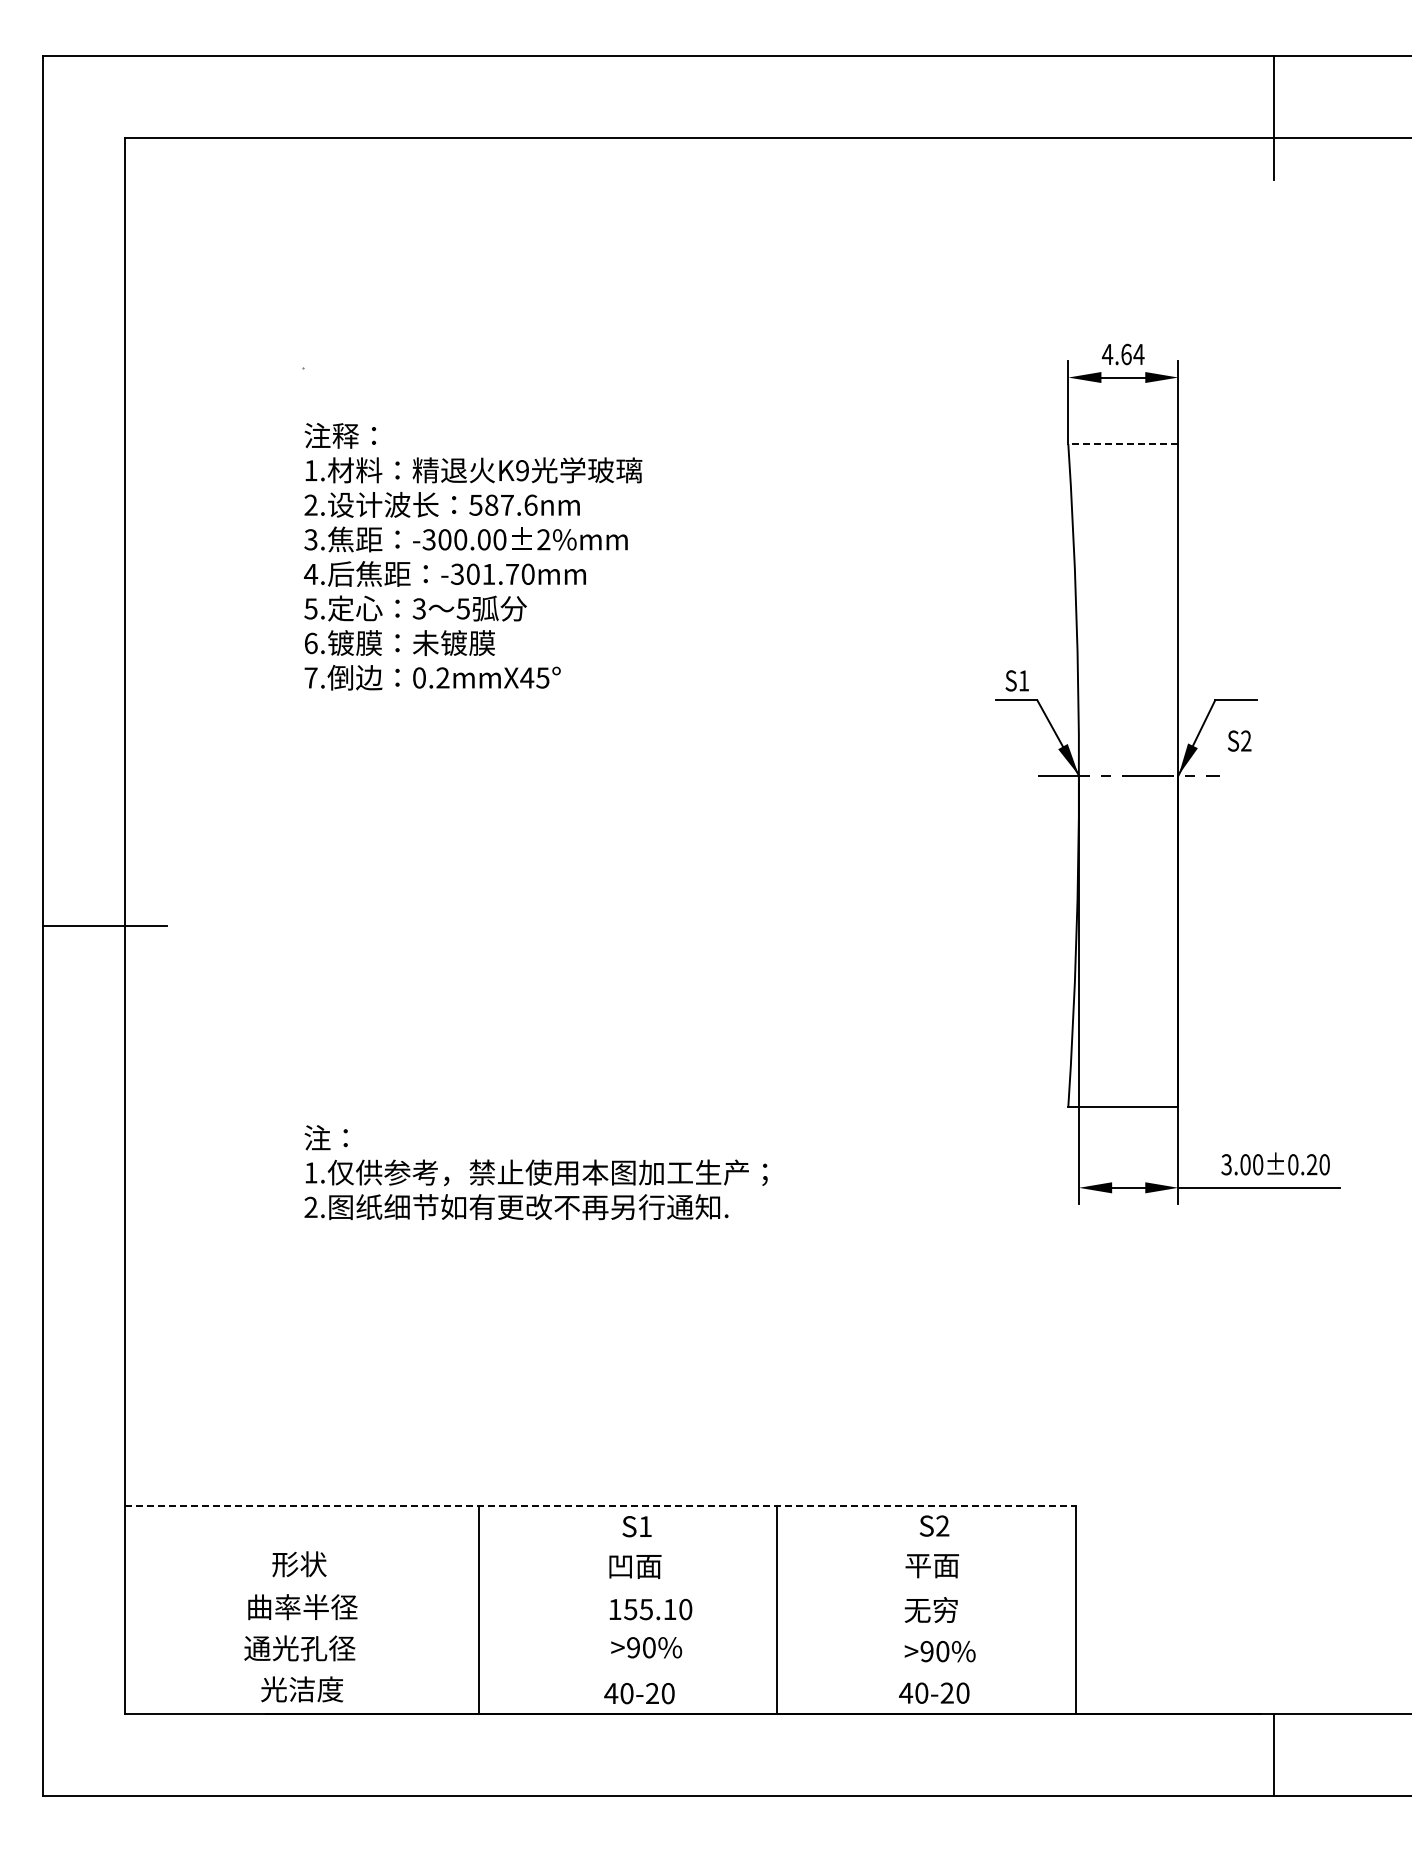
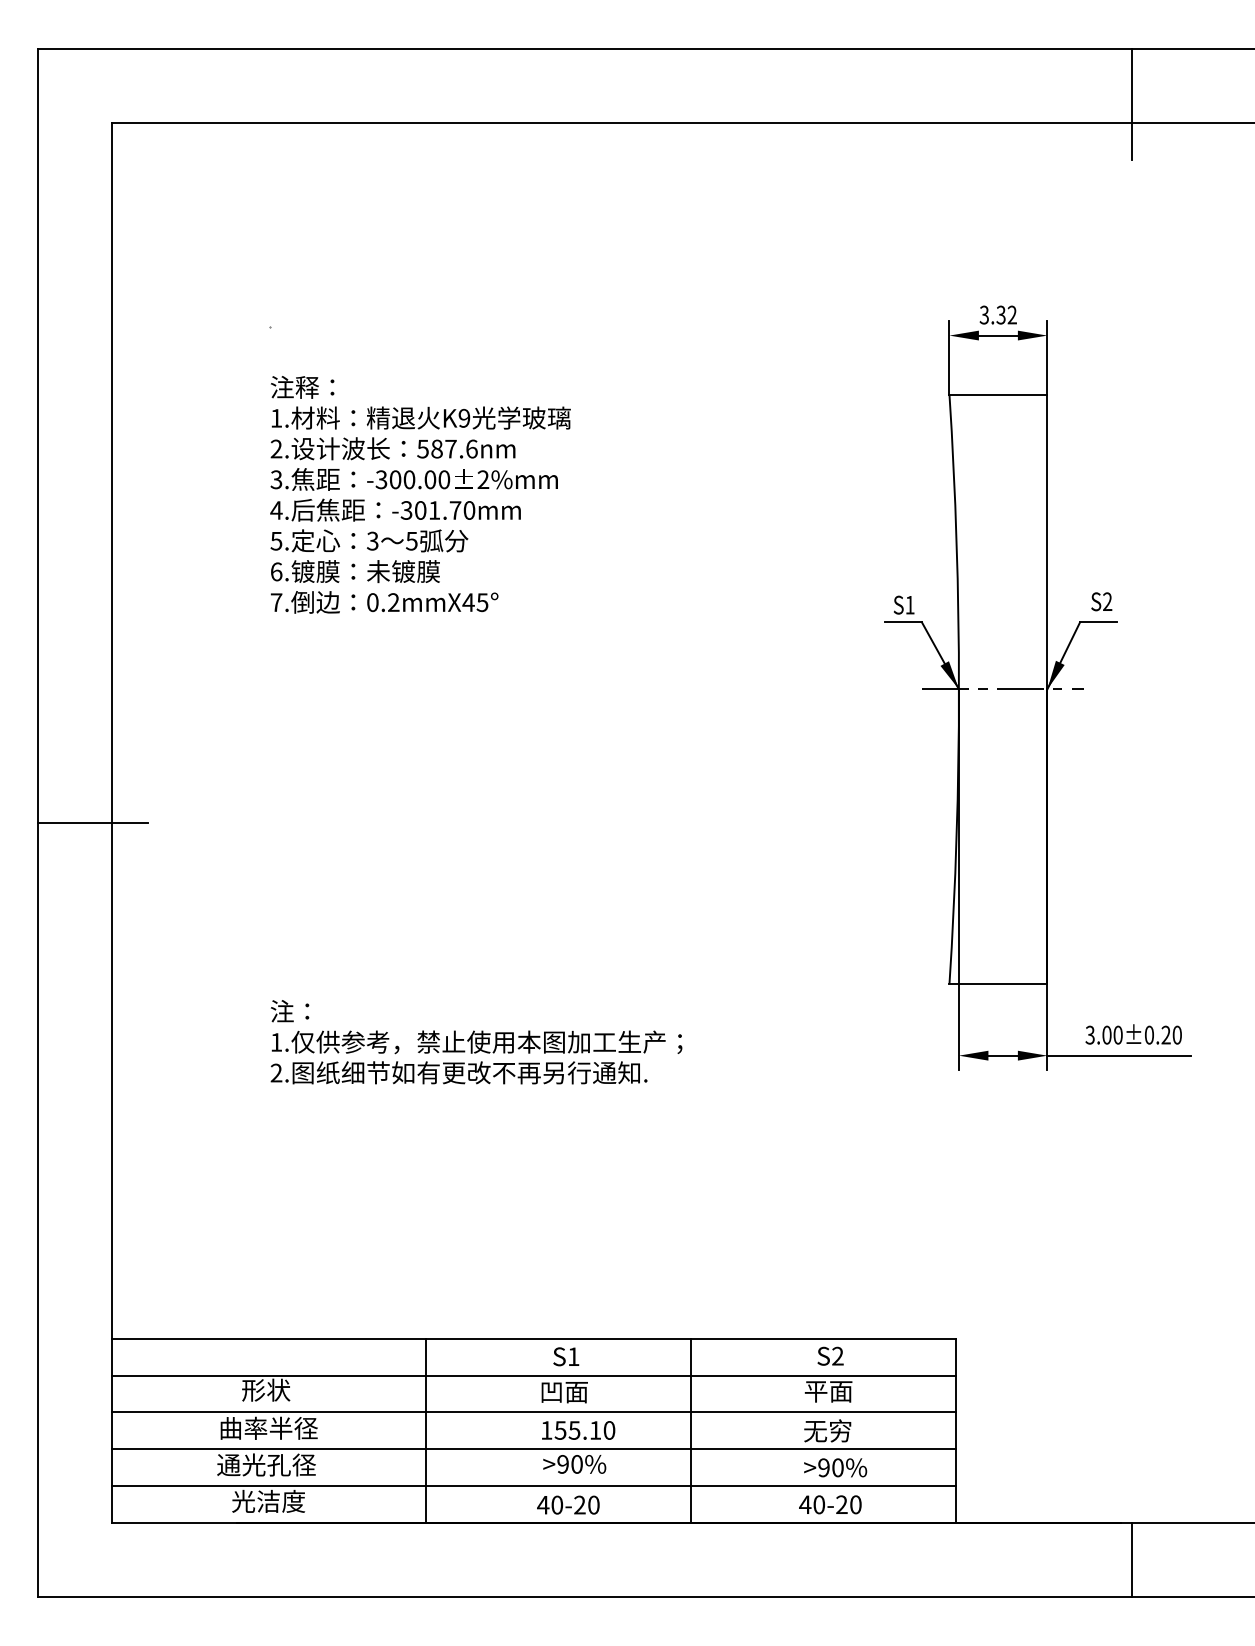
text: (1122, 354) -> (997, 315), 4.64 -> 3.32
line: (1122, 444) -> (997, 395), dashed -> solid
text: (1239, 740) -> (1101, 601), moved
line: (601, 1506) -> (534, 1338), dashed -> solid
line: (600, 1547) -> (533, 1375), added
line: (600, 1589) -> (533, 1412), added
line: (600, 1630) -> (533, 1449), added
line: (600, 1672) -> (533, 1486), added

